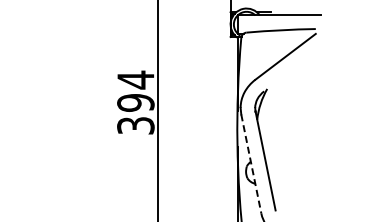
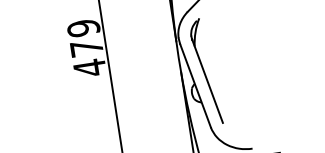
text: (135, 102) -> (86, 47), 394 -> 479
line: (251, 164) -> (195, 86), dashed -> solid

